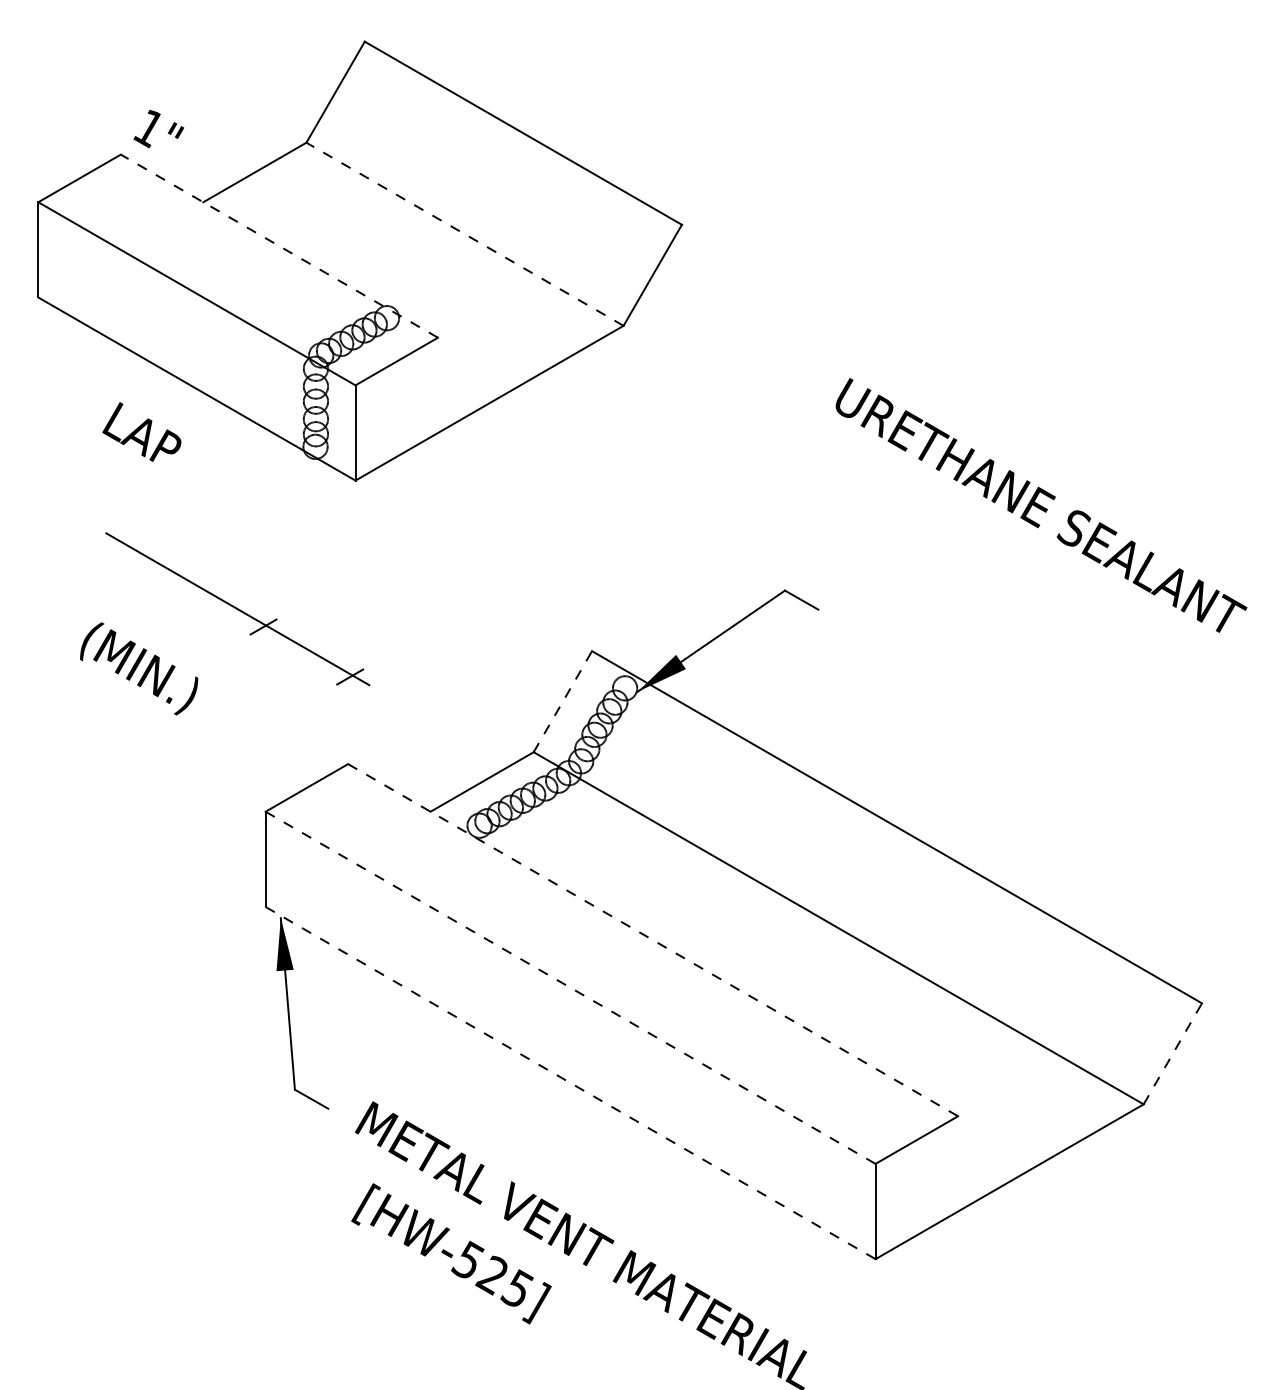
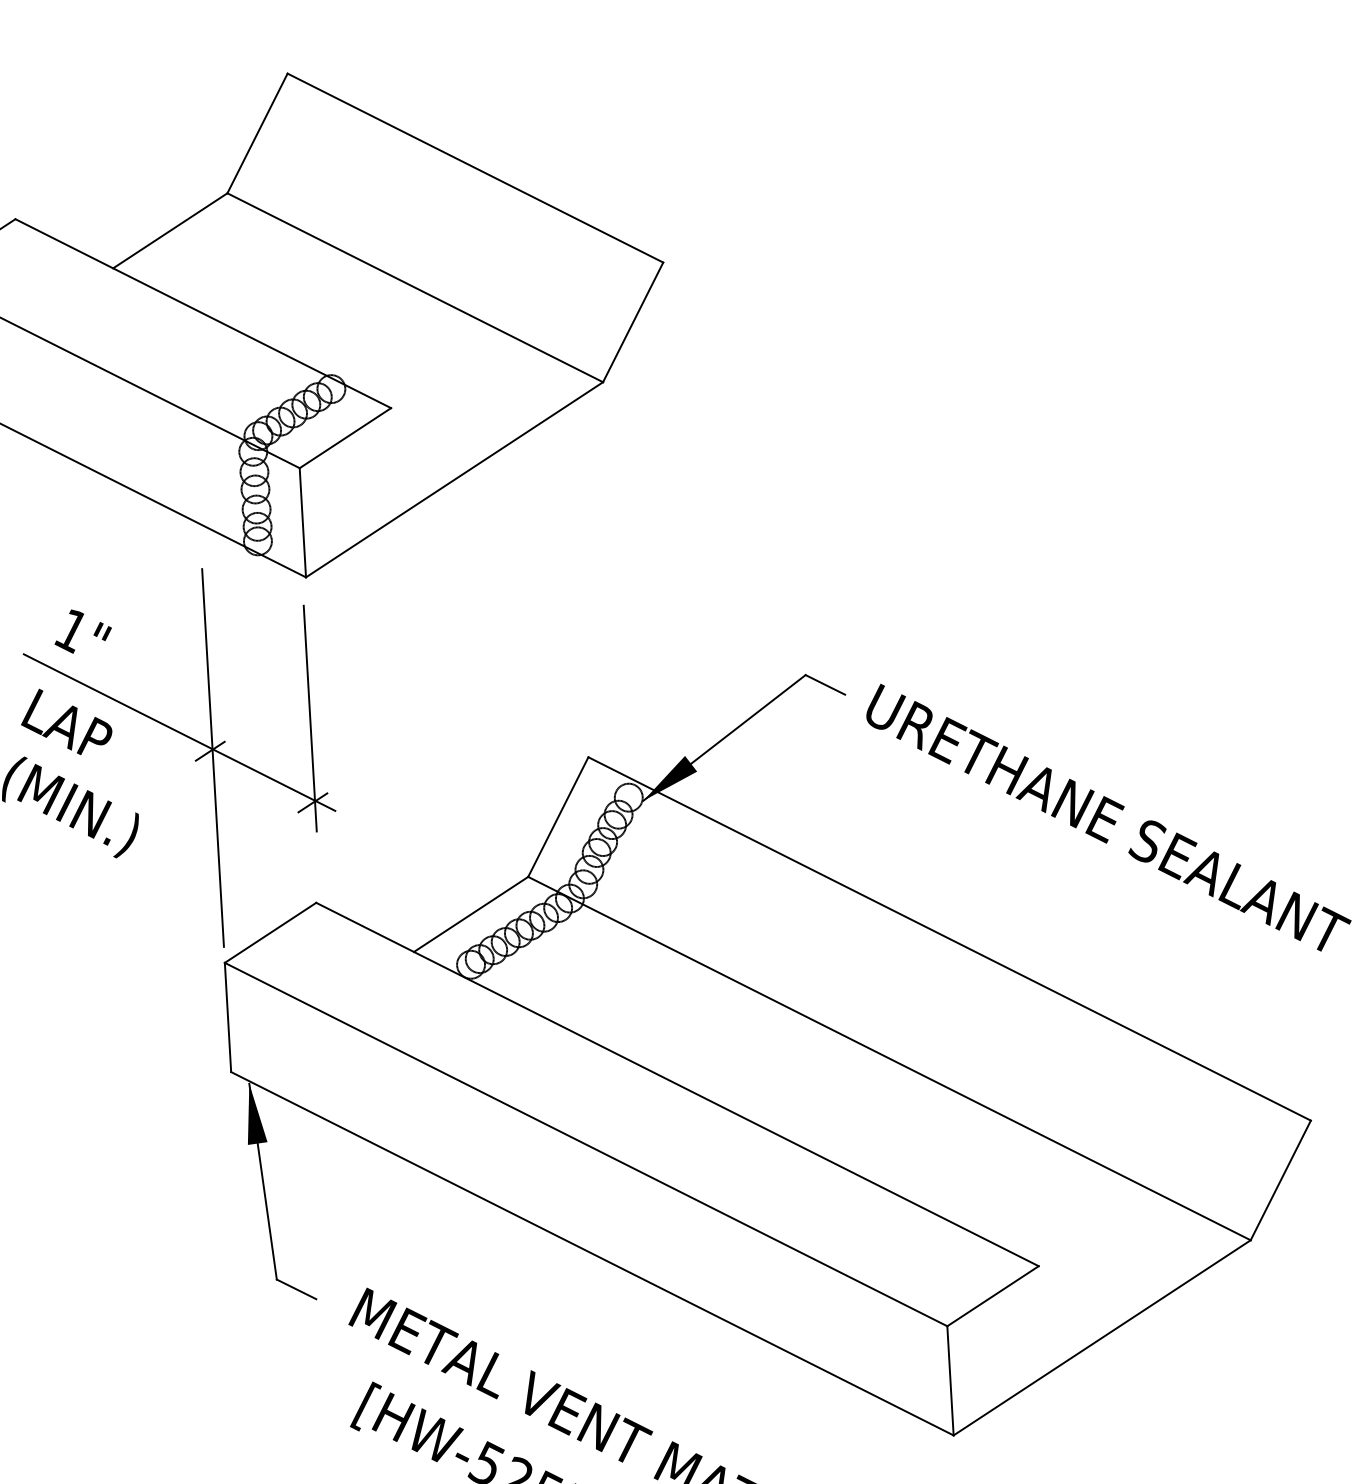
text: (158, 129) -> (82, 631), moved
line: (464, 234) -> (414, 288), dashed -> solid
line: (279, 245) -> (203, 312), dashed -> solid
text: (141, 431) -> (65, 721), moved
text: (1041, 505) -> (1108, 817), moved
line: (352, 603) -> (310, 718), added
line: (265, 632) -> (212, 757), added
line: (563, 701) -> (559, 816), dashed -> solid
line: (653, 940) -> (677, 1084), dashed -> solid
line: (571, 988) -> (587, 1145), dashed -> solid
line: (1173, 1053) -> (1281, 1180), dashed -> solid
line: (571, 1083) -> (593, 1254), dashed -> solid

